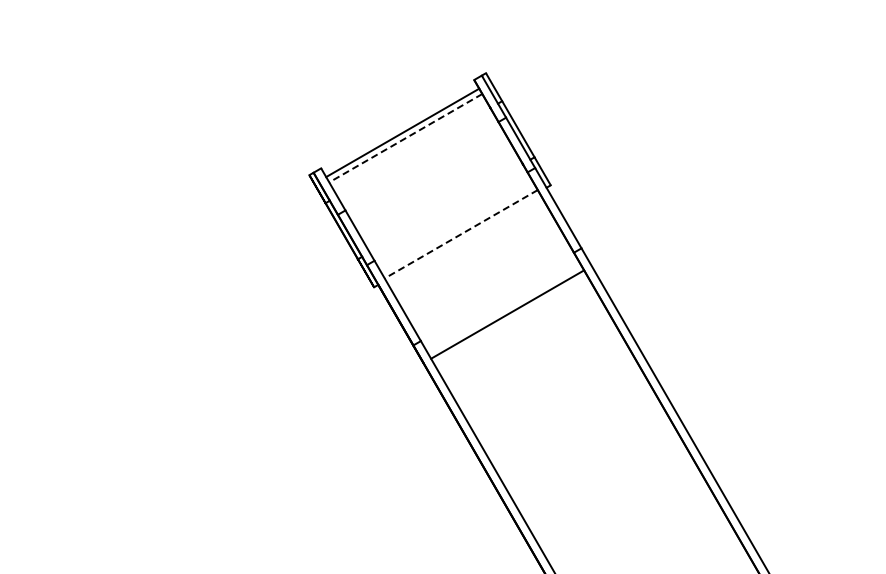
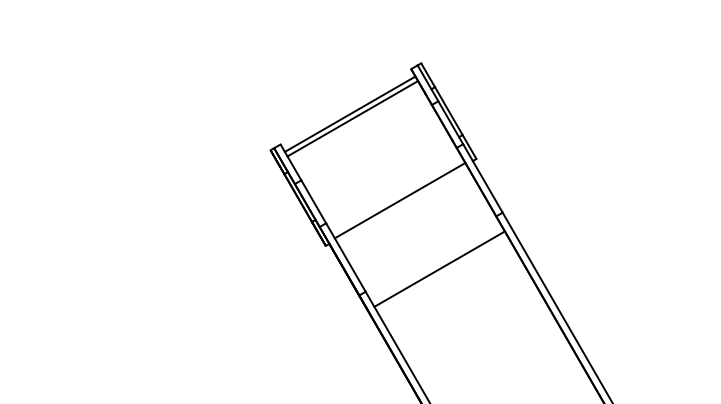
line: (405, 138) -> (352, 119), dashed -> solid
line: (460, 234) -> (399, 200), dashed -> solid

